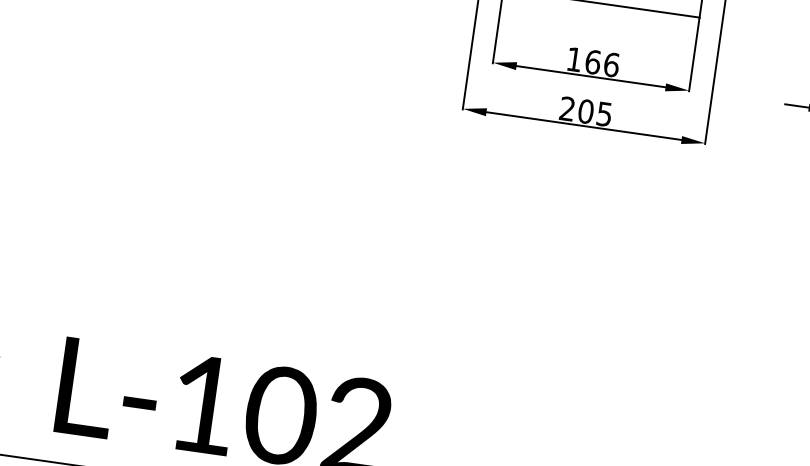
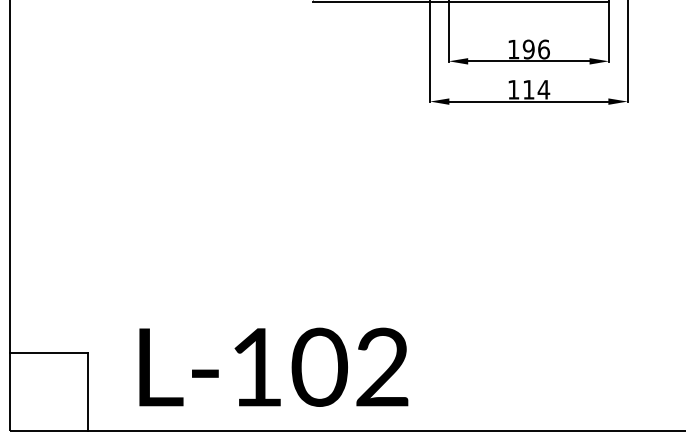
text: (592, 62) -> (528, 49), 166 -> 196
text: (586, 111) -> (529, 89), 205 -> 114

